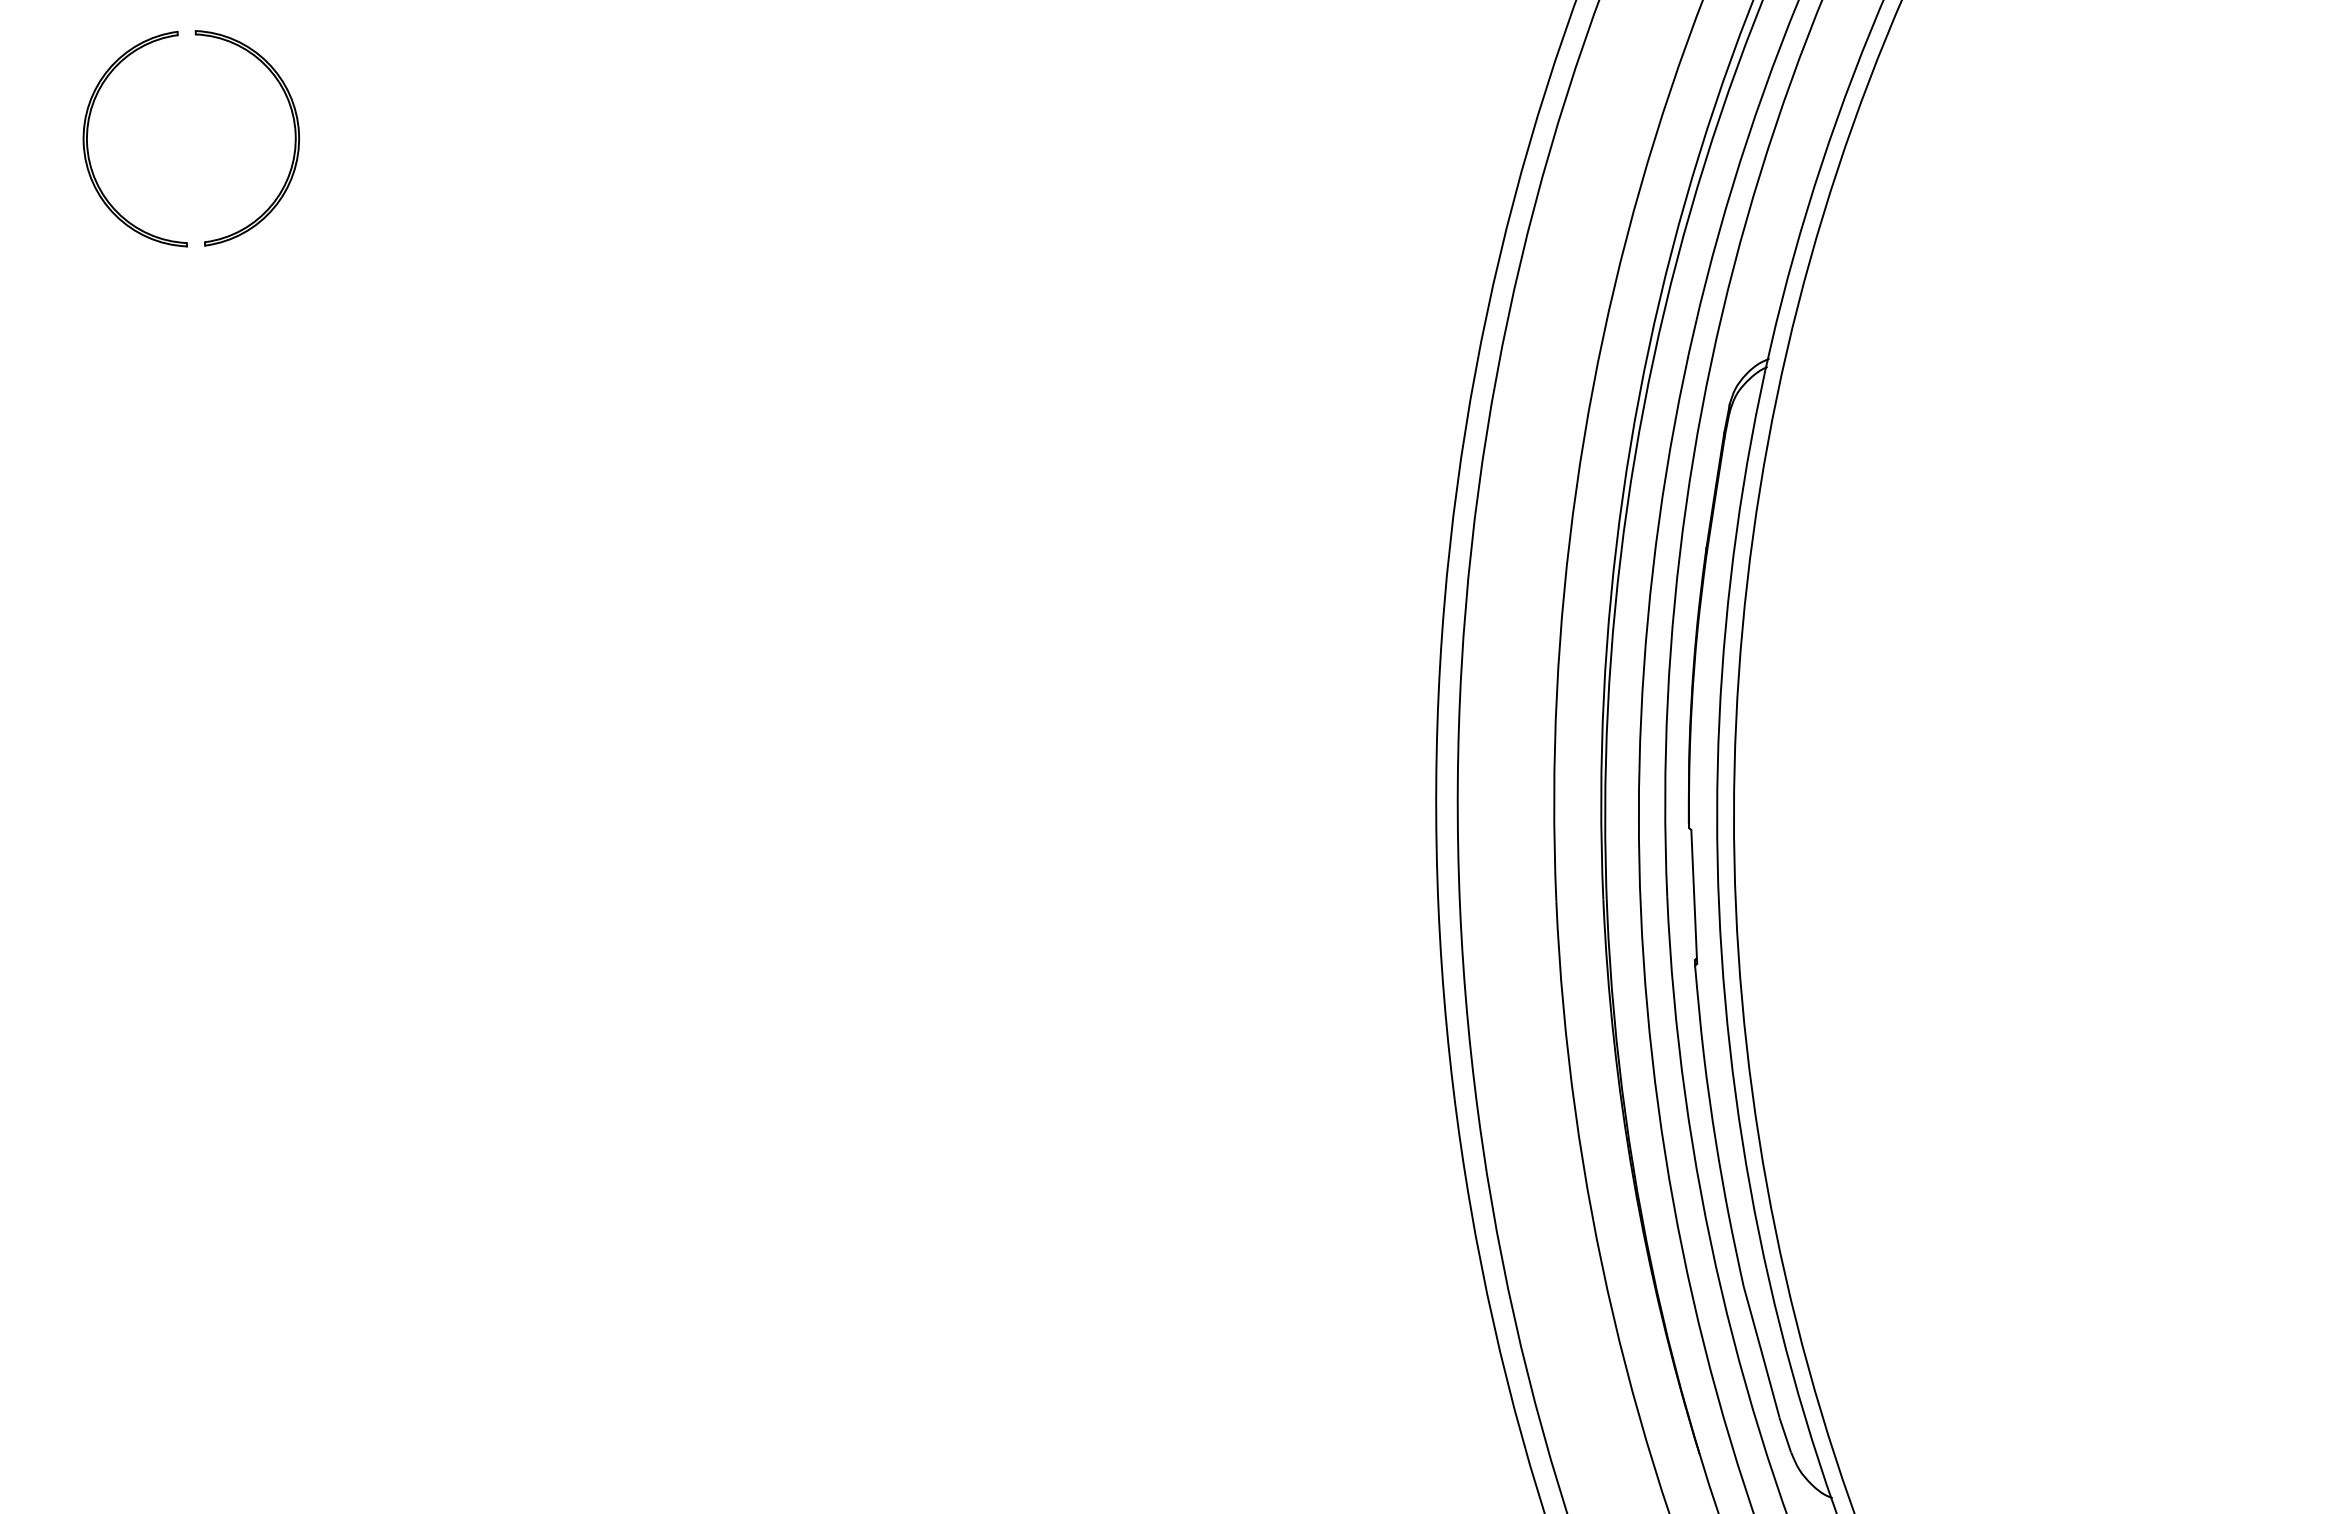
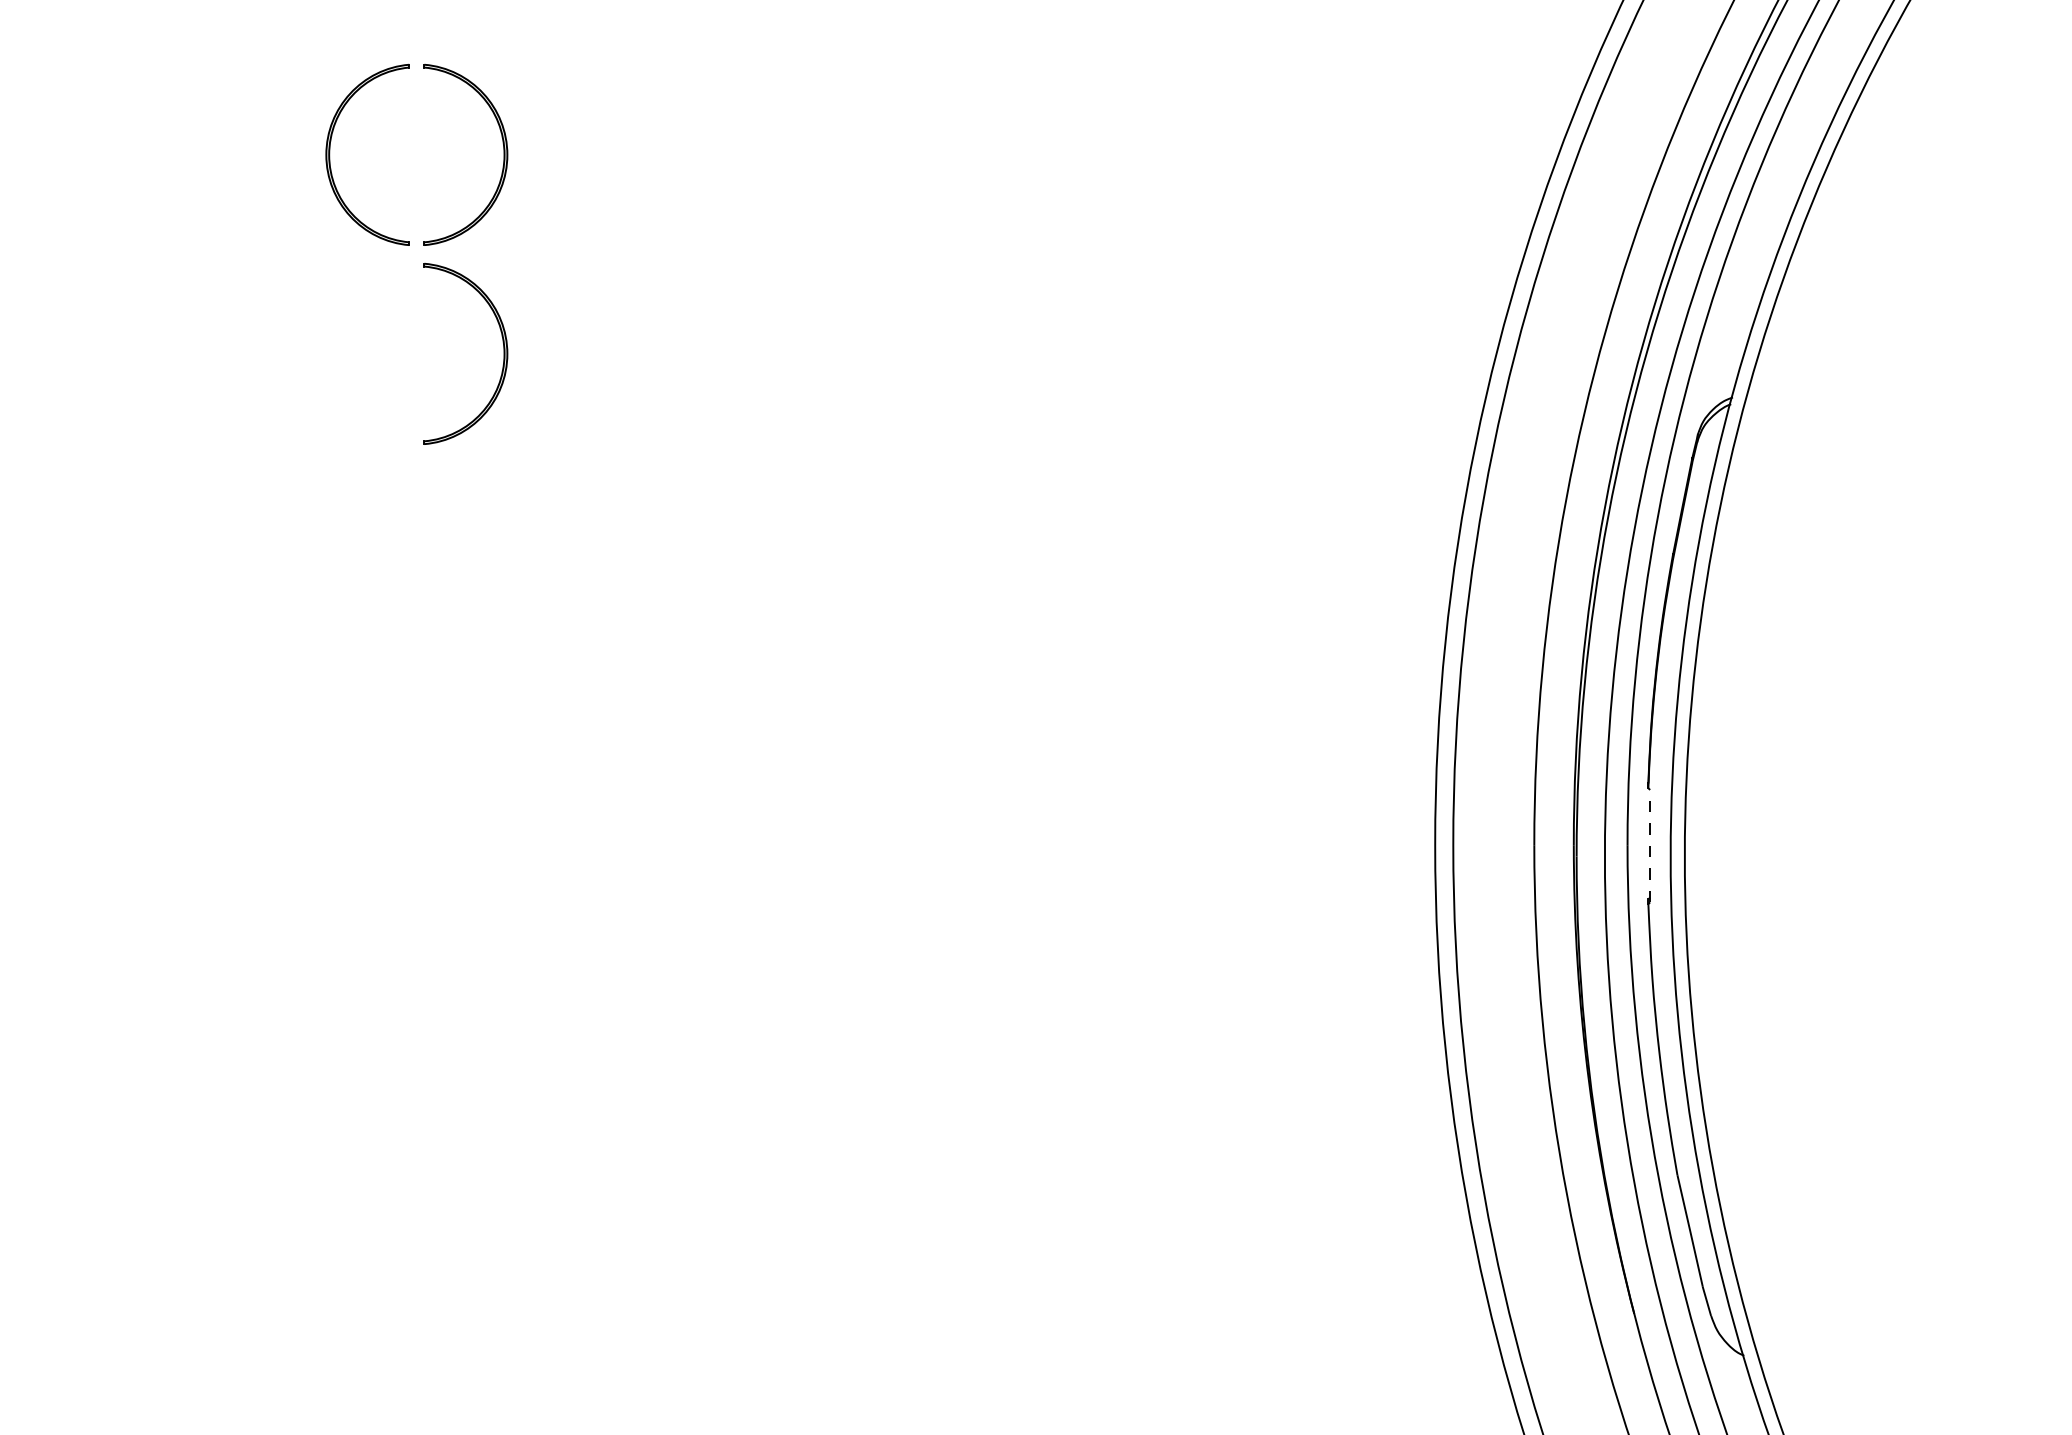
part: (304, 370) -> (503, 353), added
line: (1694, 896) -> (1650, 845), solid -> dashed

